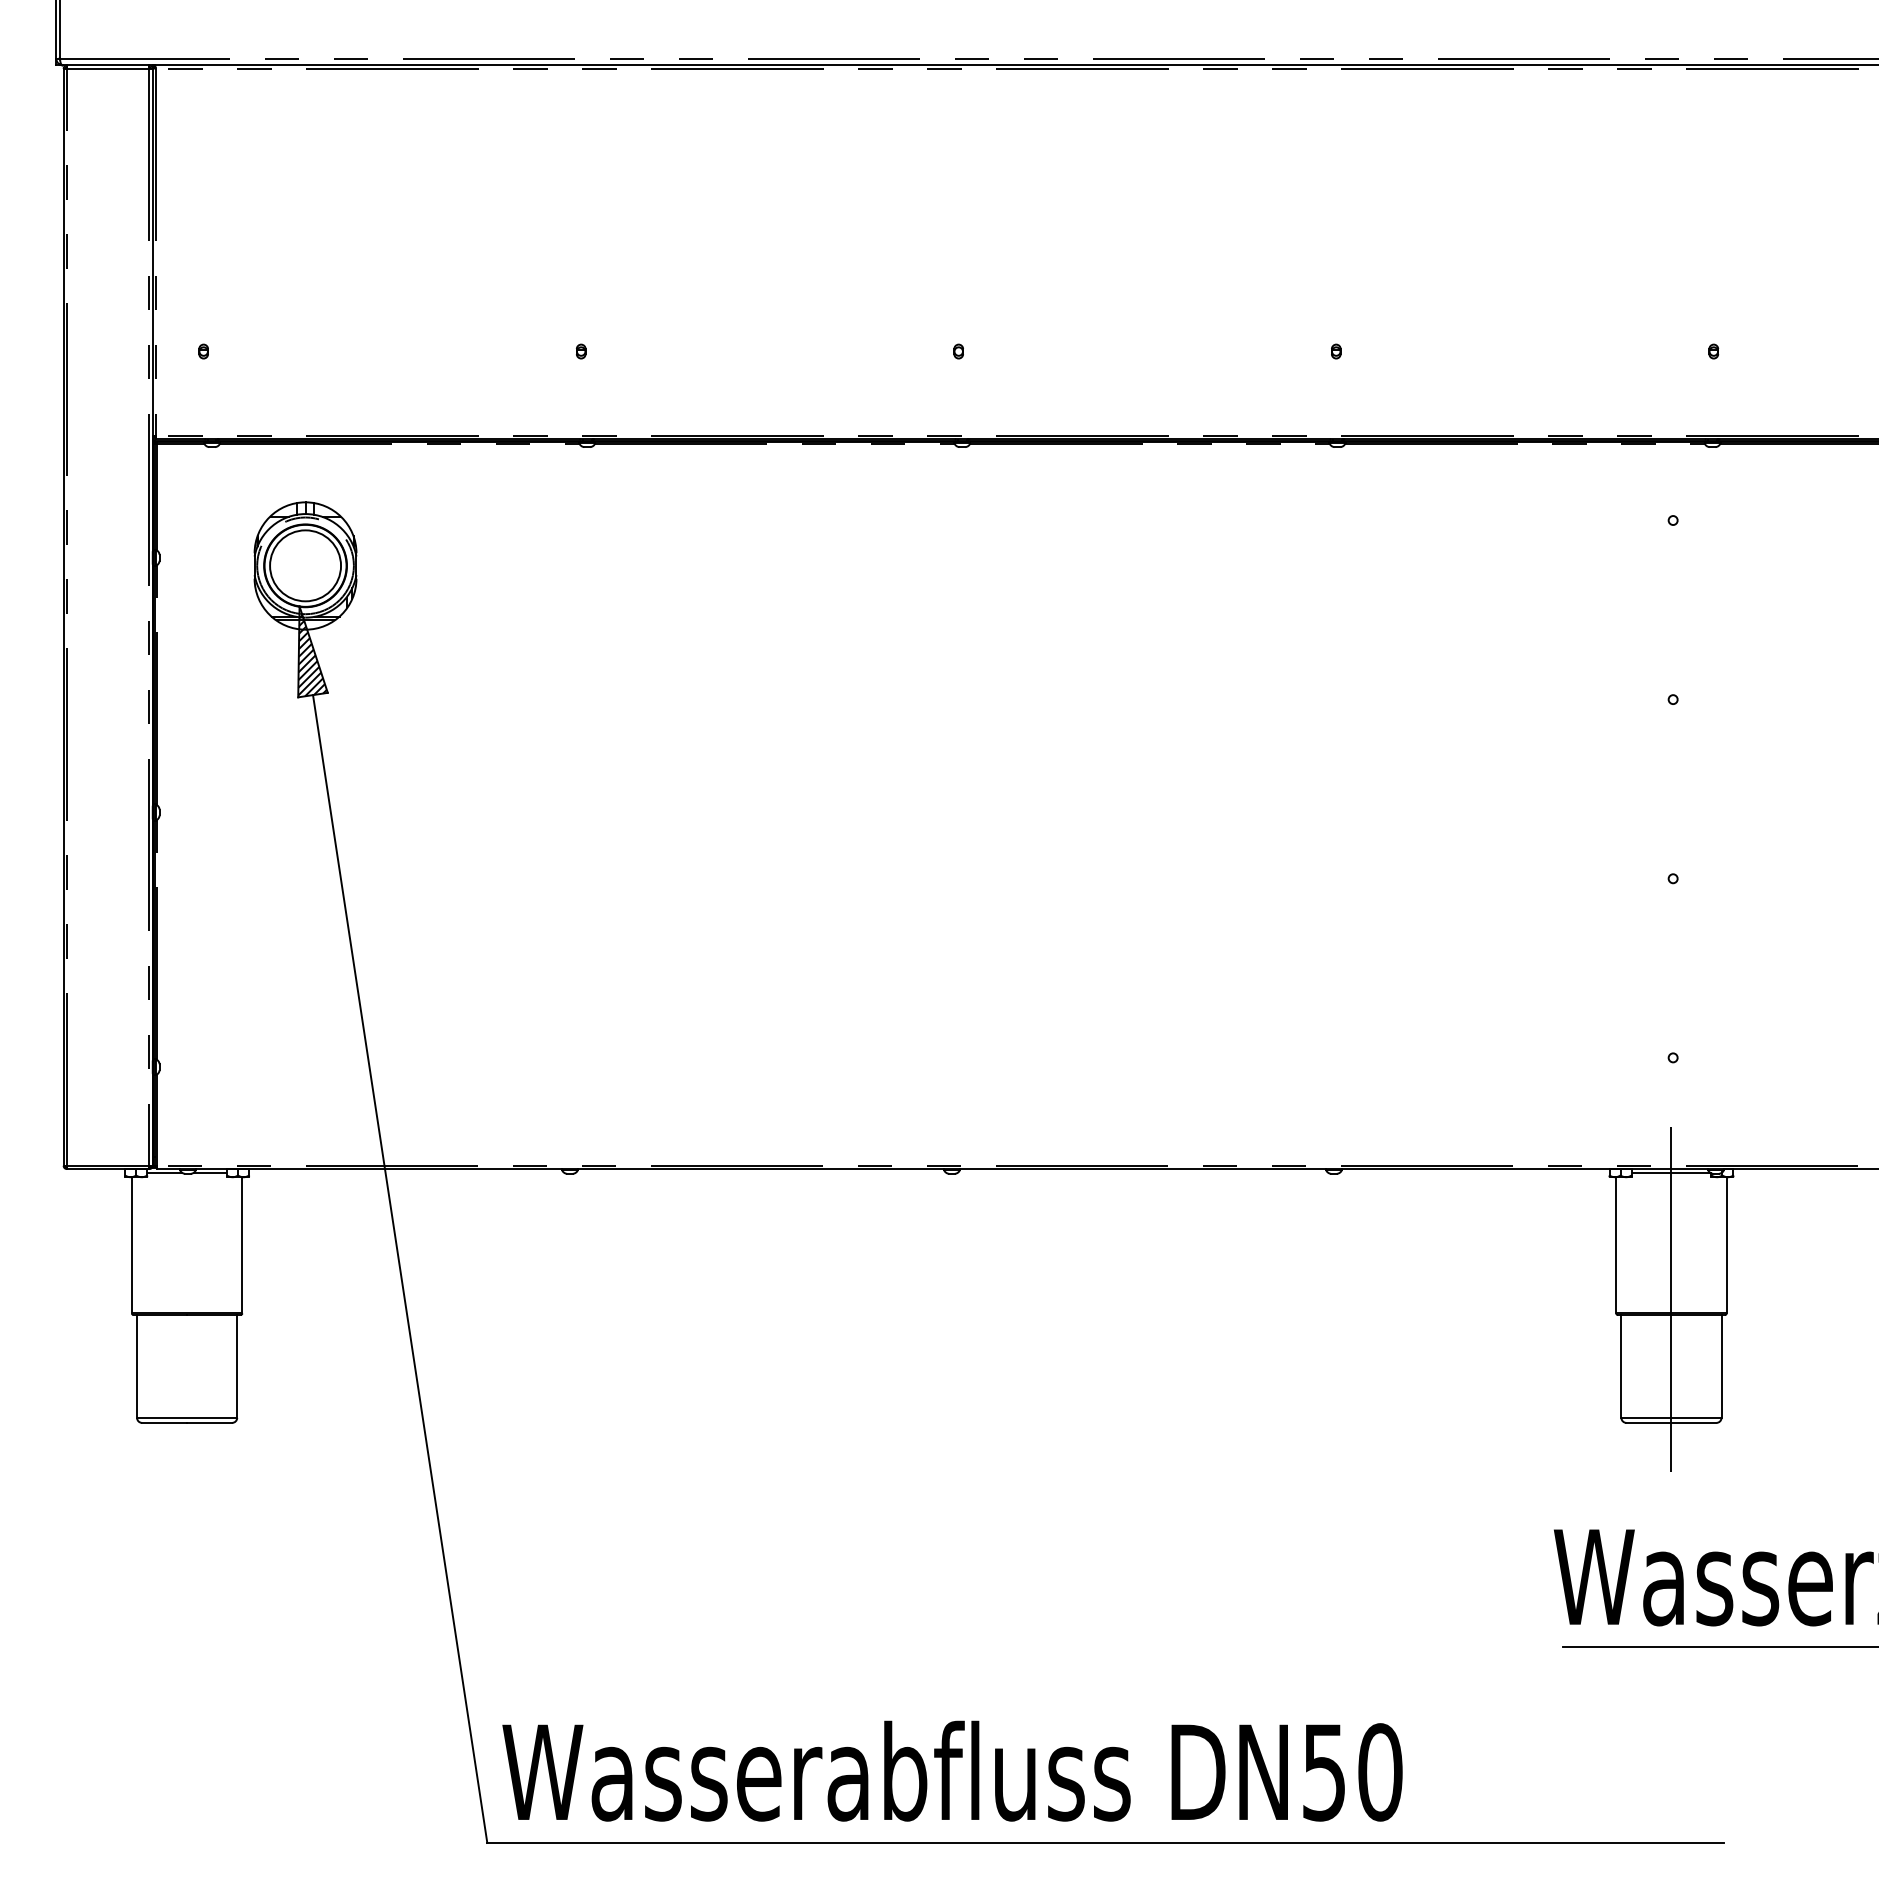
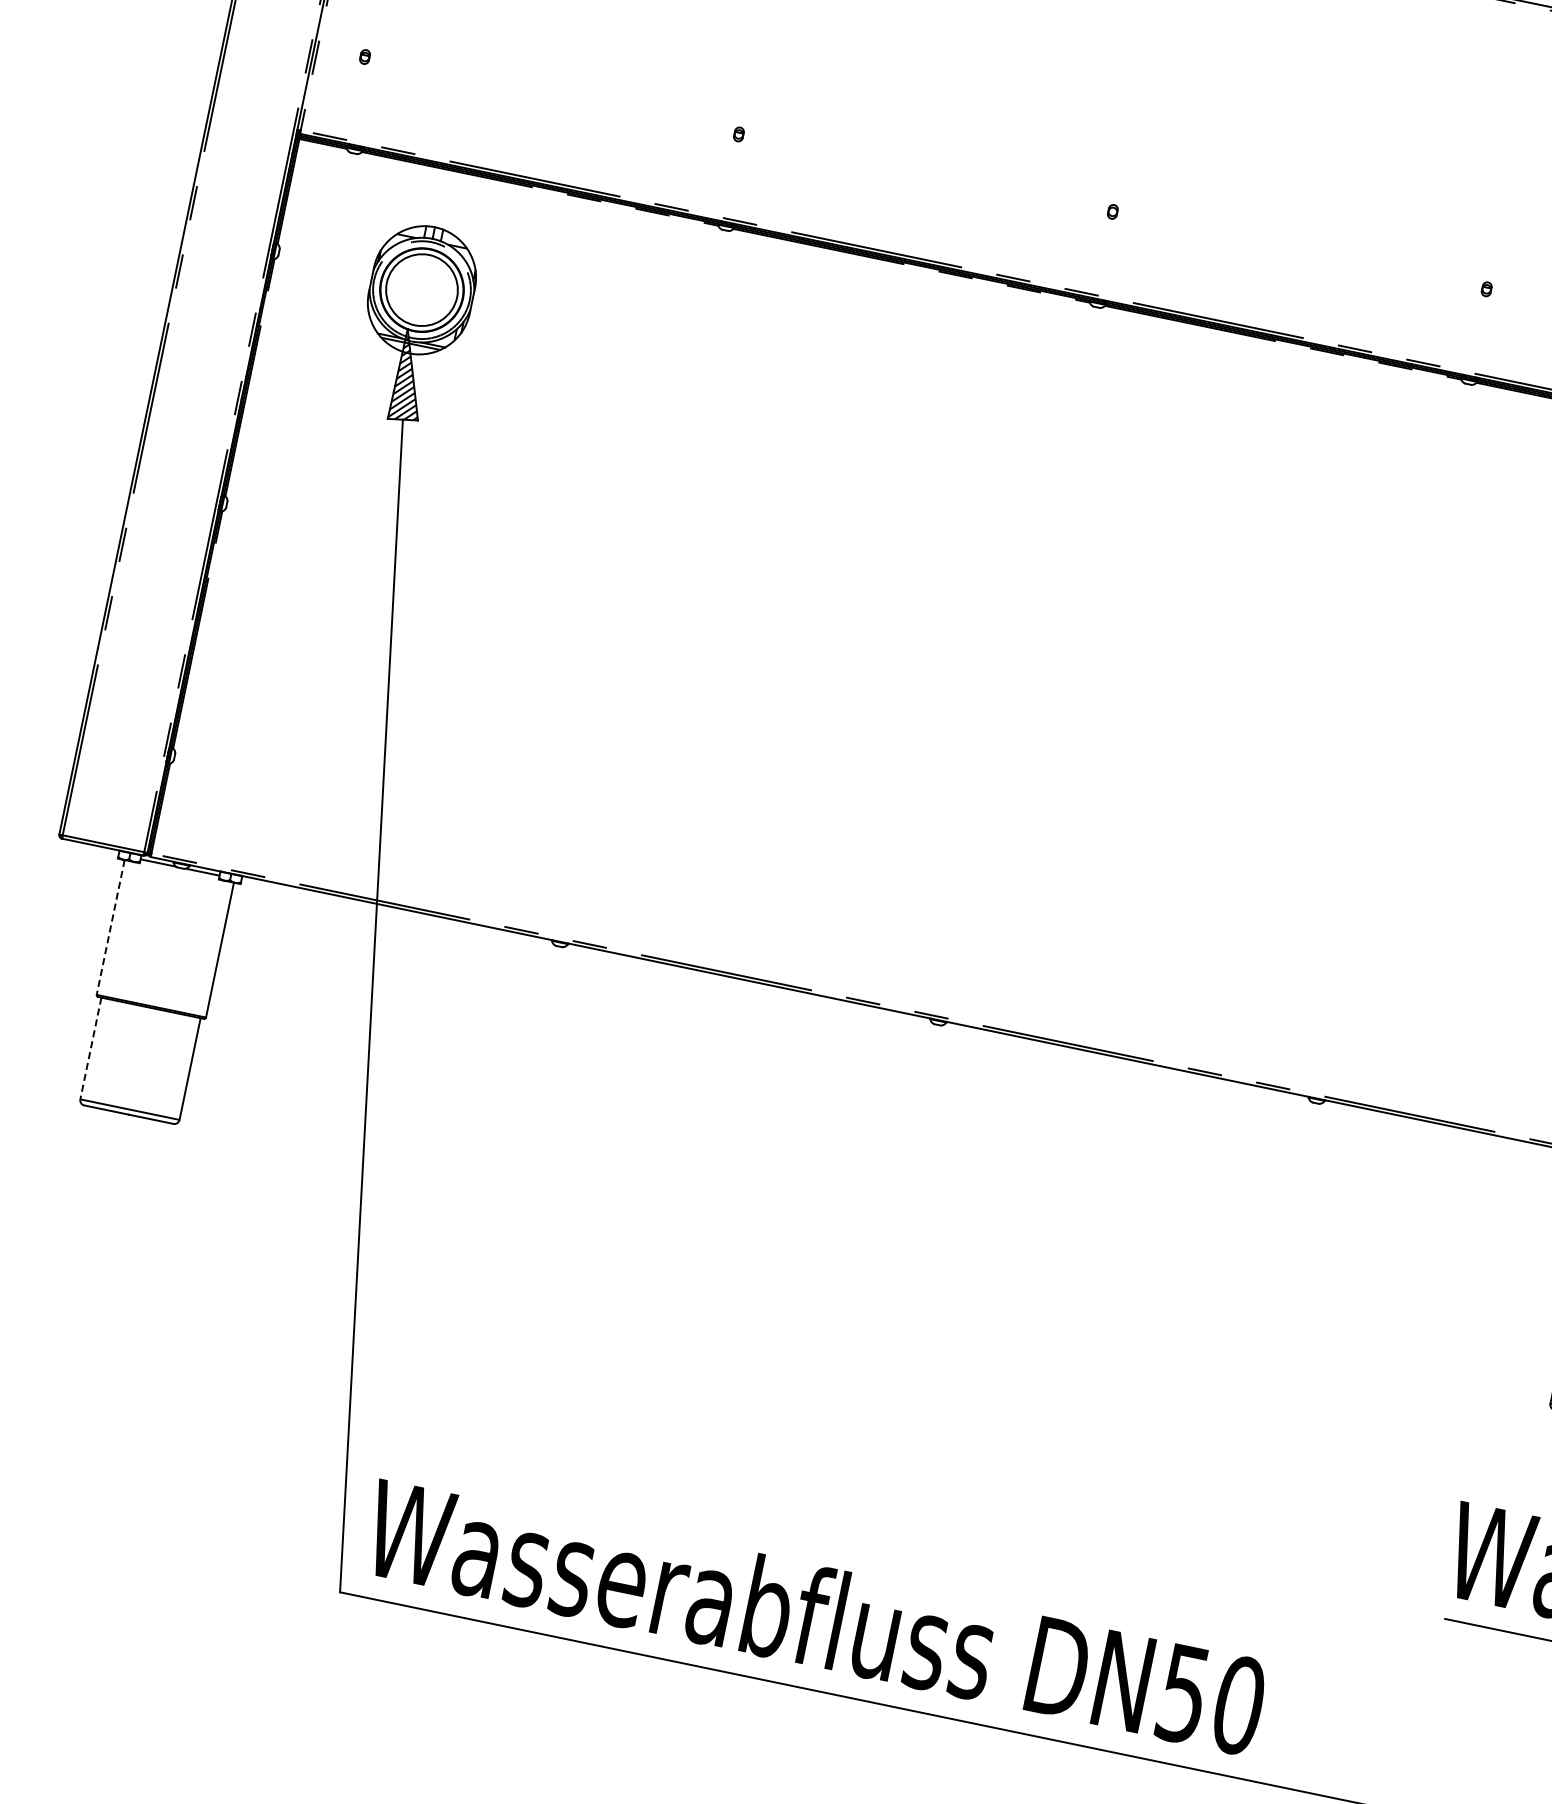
line: (131, 1245) -> (110, 927), solid -> dashed
line: (137, 1366) -> (91, 1048), solid -> dashed

